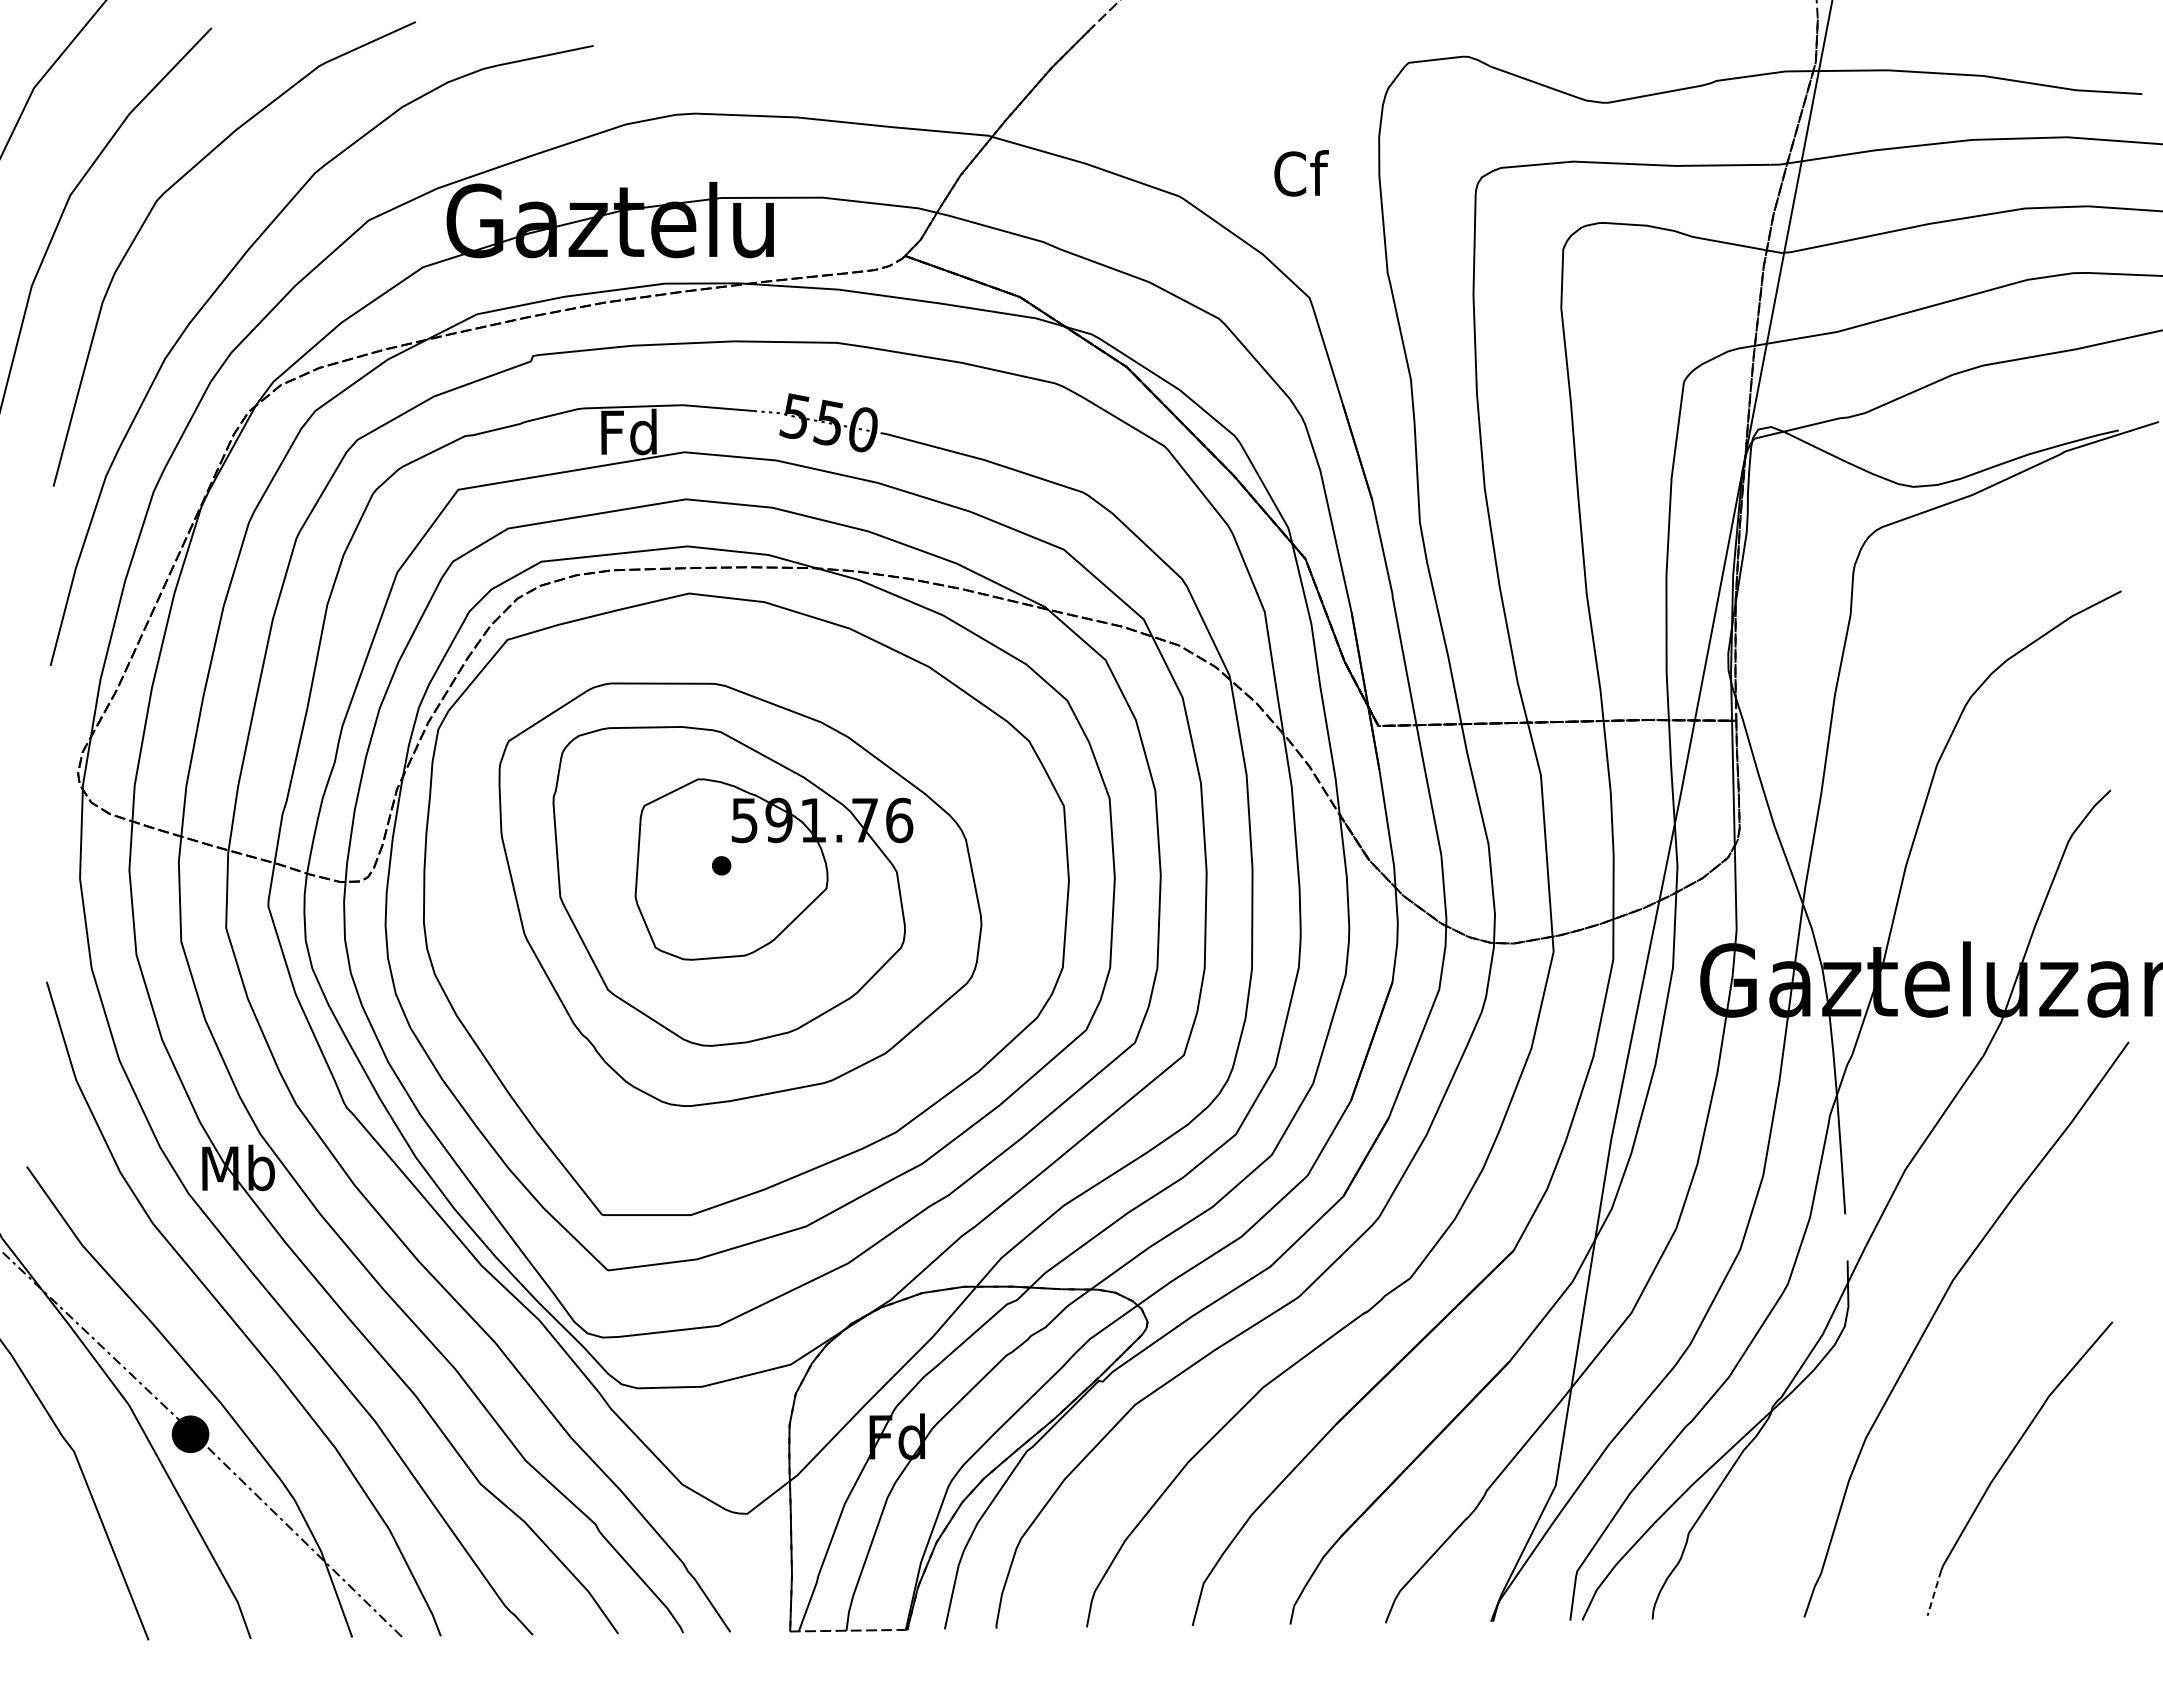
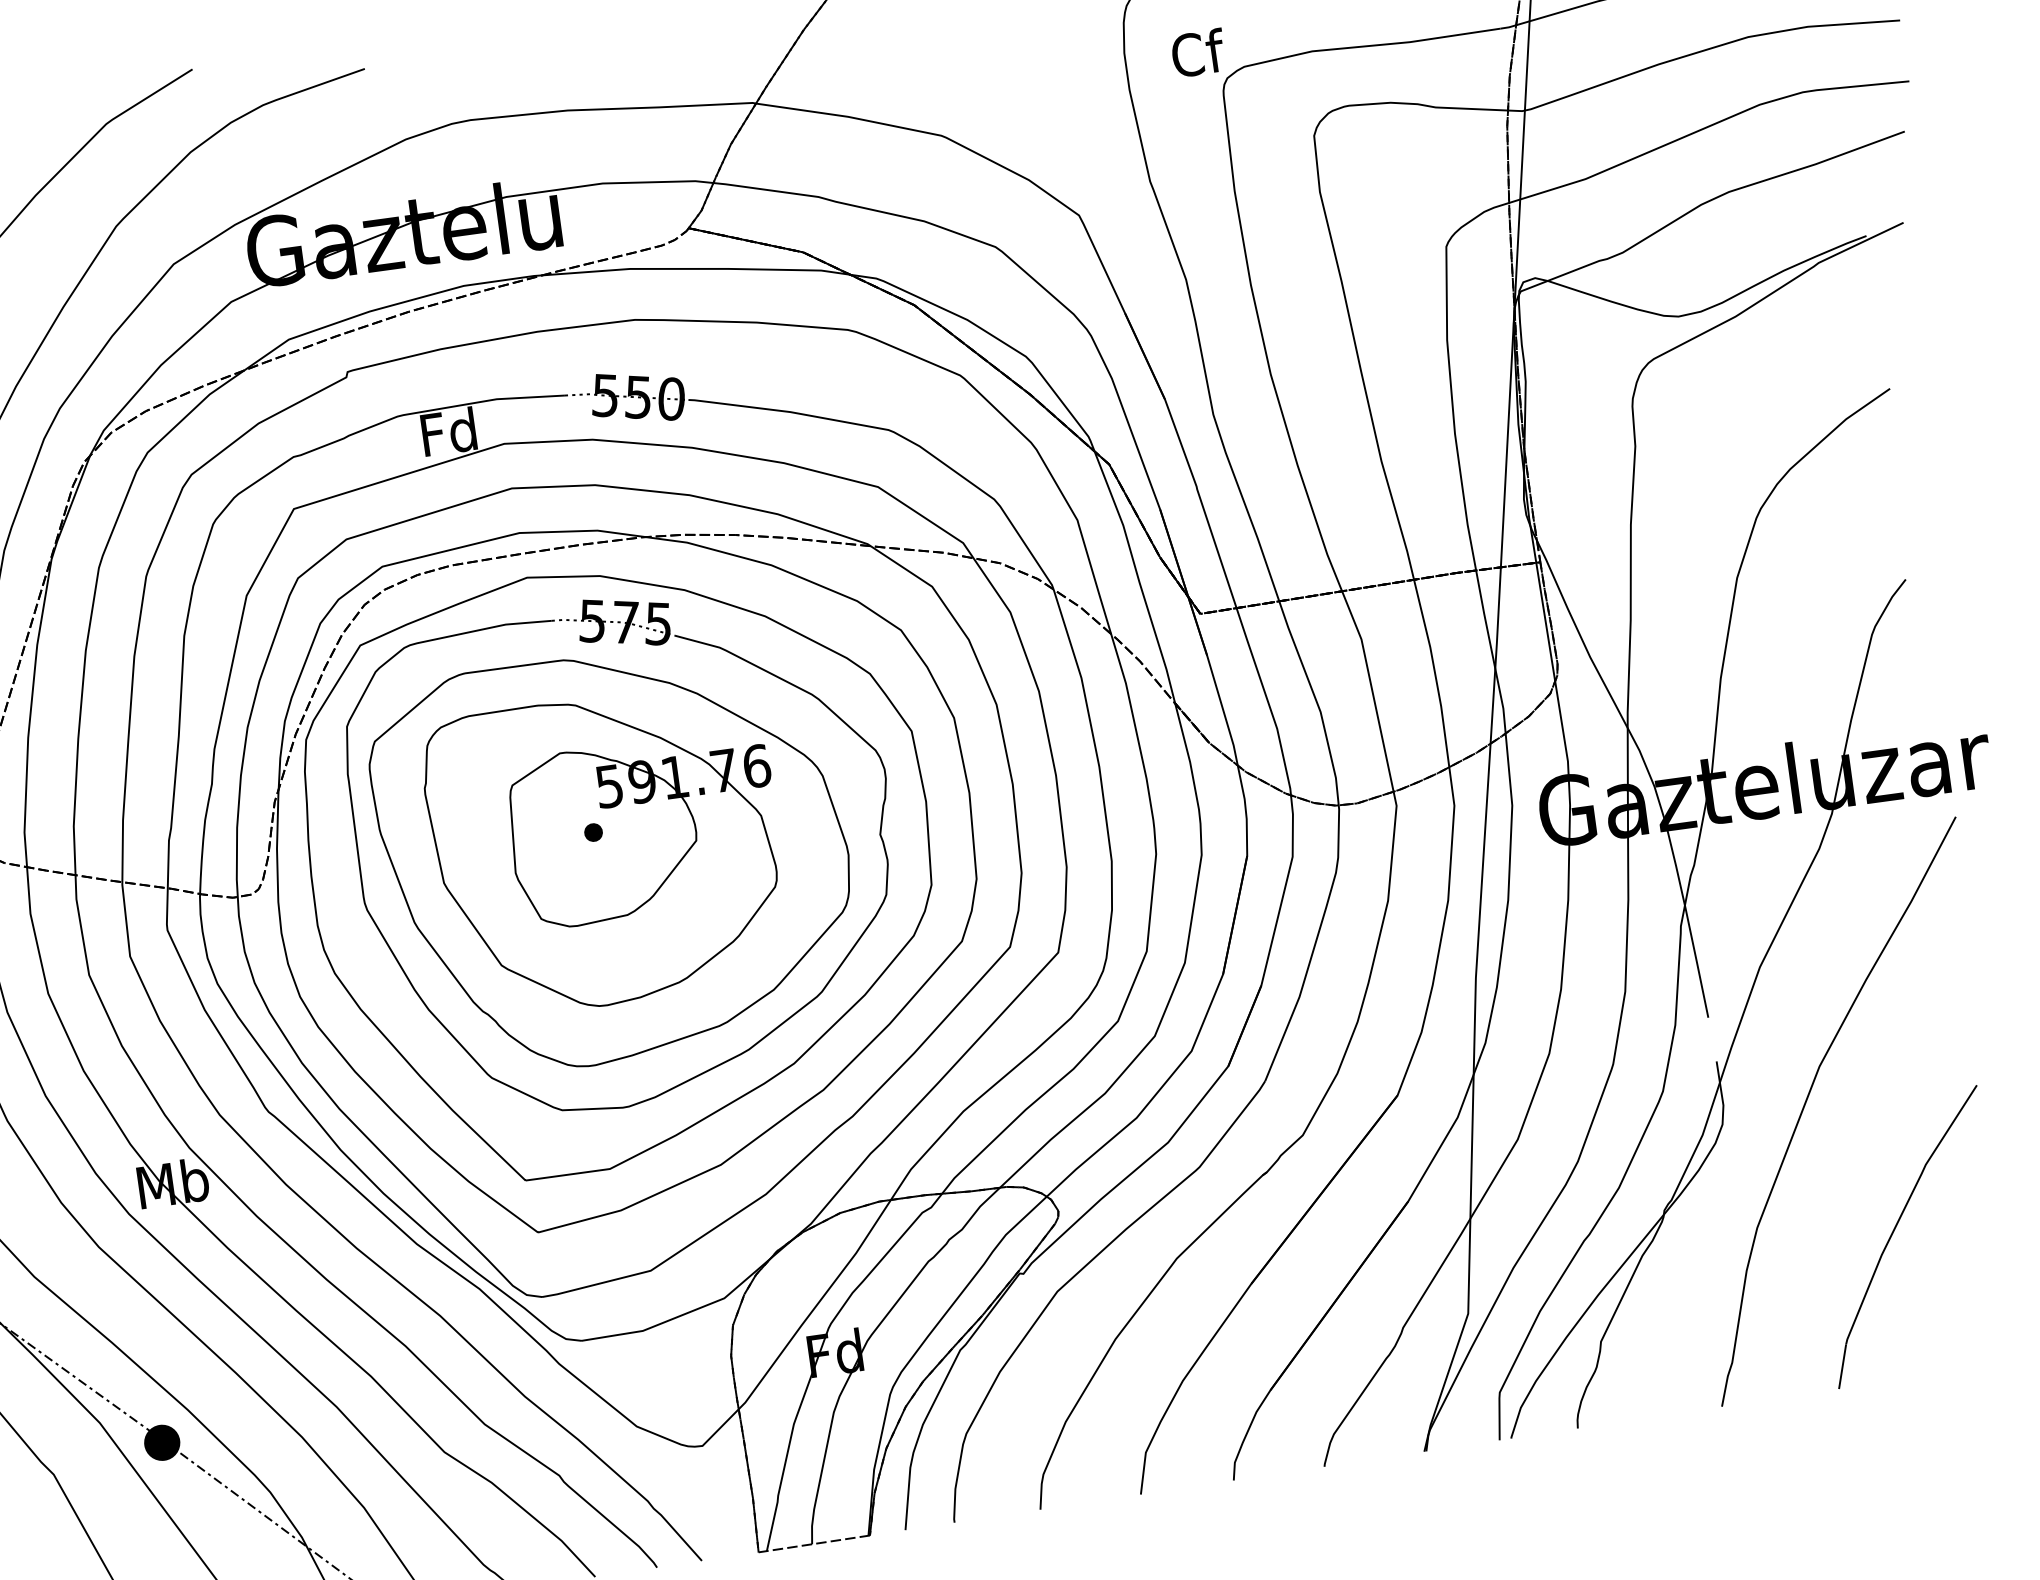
text: (1301, 173) -> (1198, 53), moved
part: (809, 681) -> (653, 645), added
line: (1934, 1593) -> (1842, 1367), dashed -> solid

